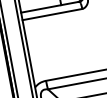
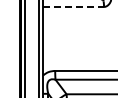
line: (53, 14) -> (74, 7), solid -> dashed

